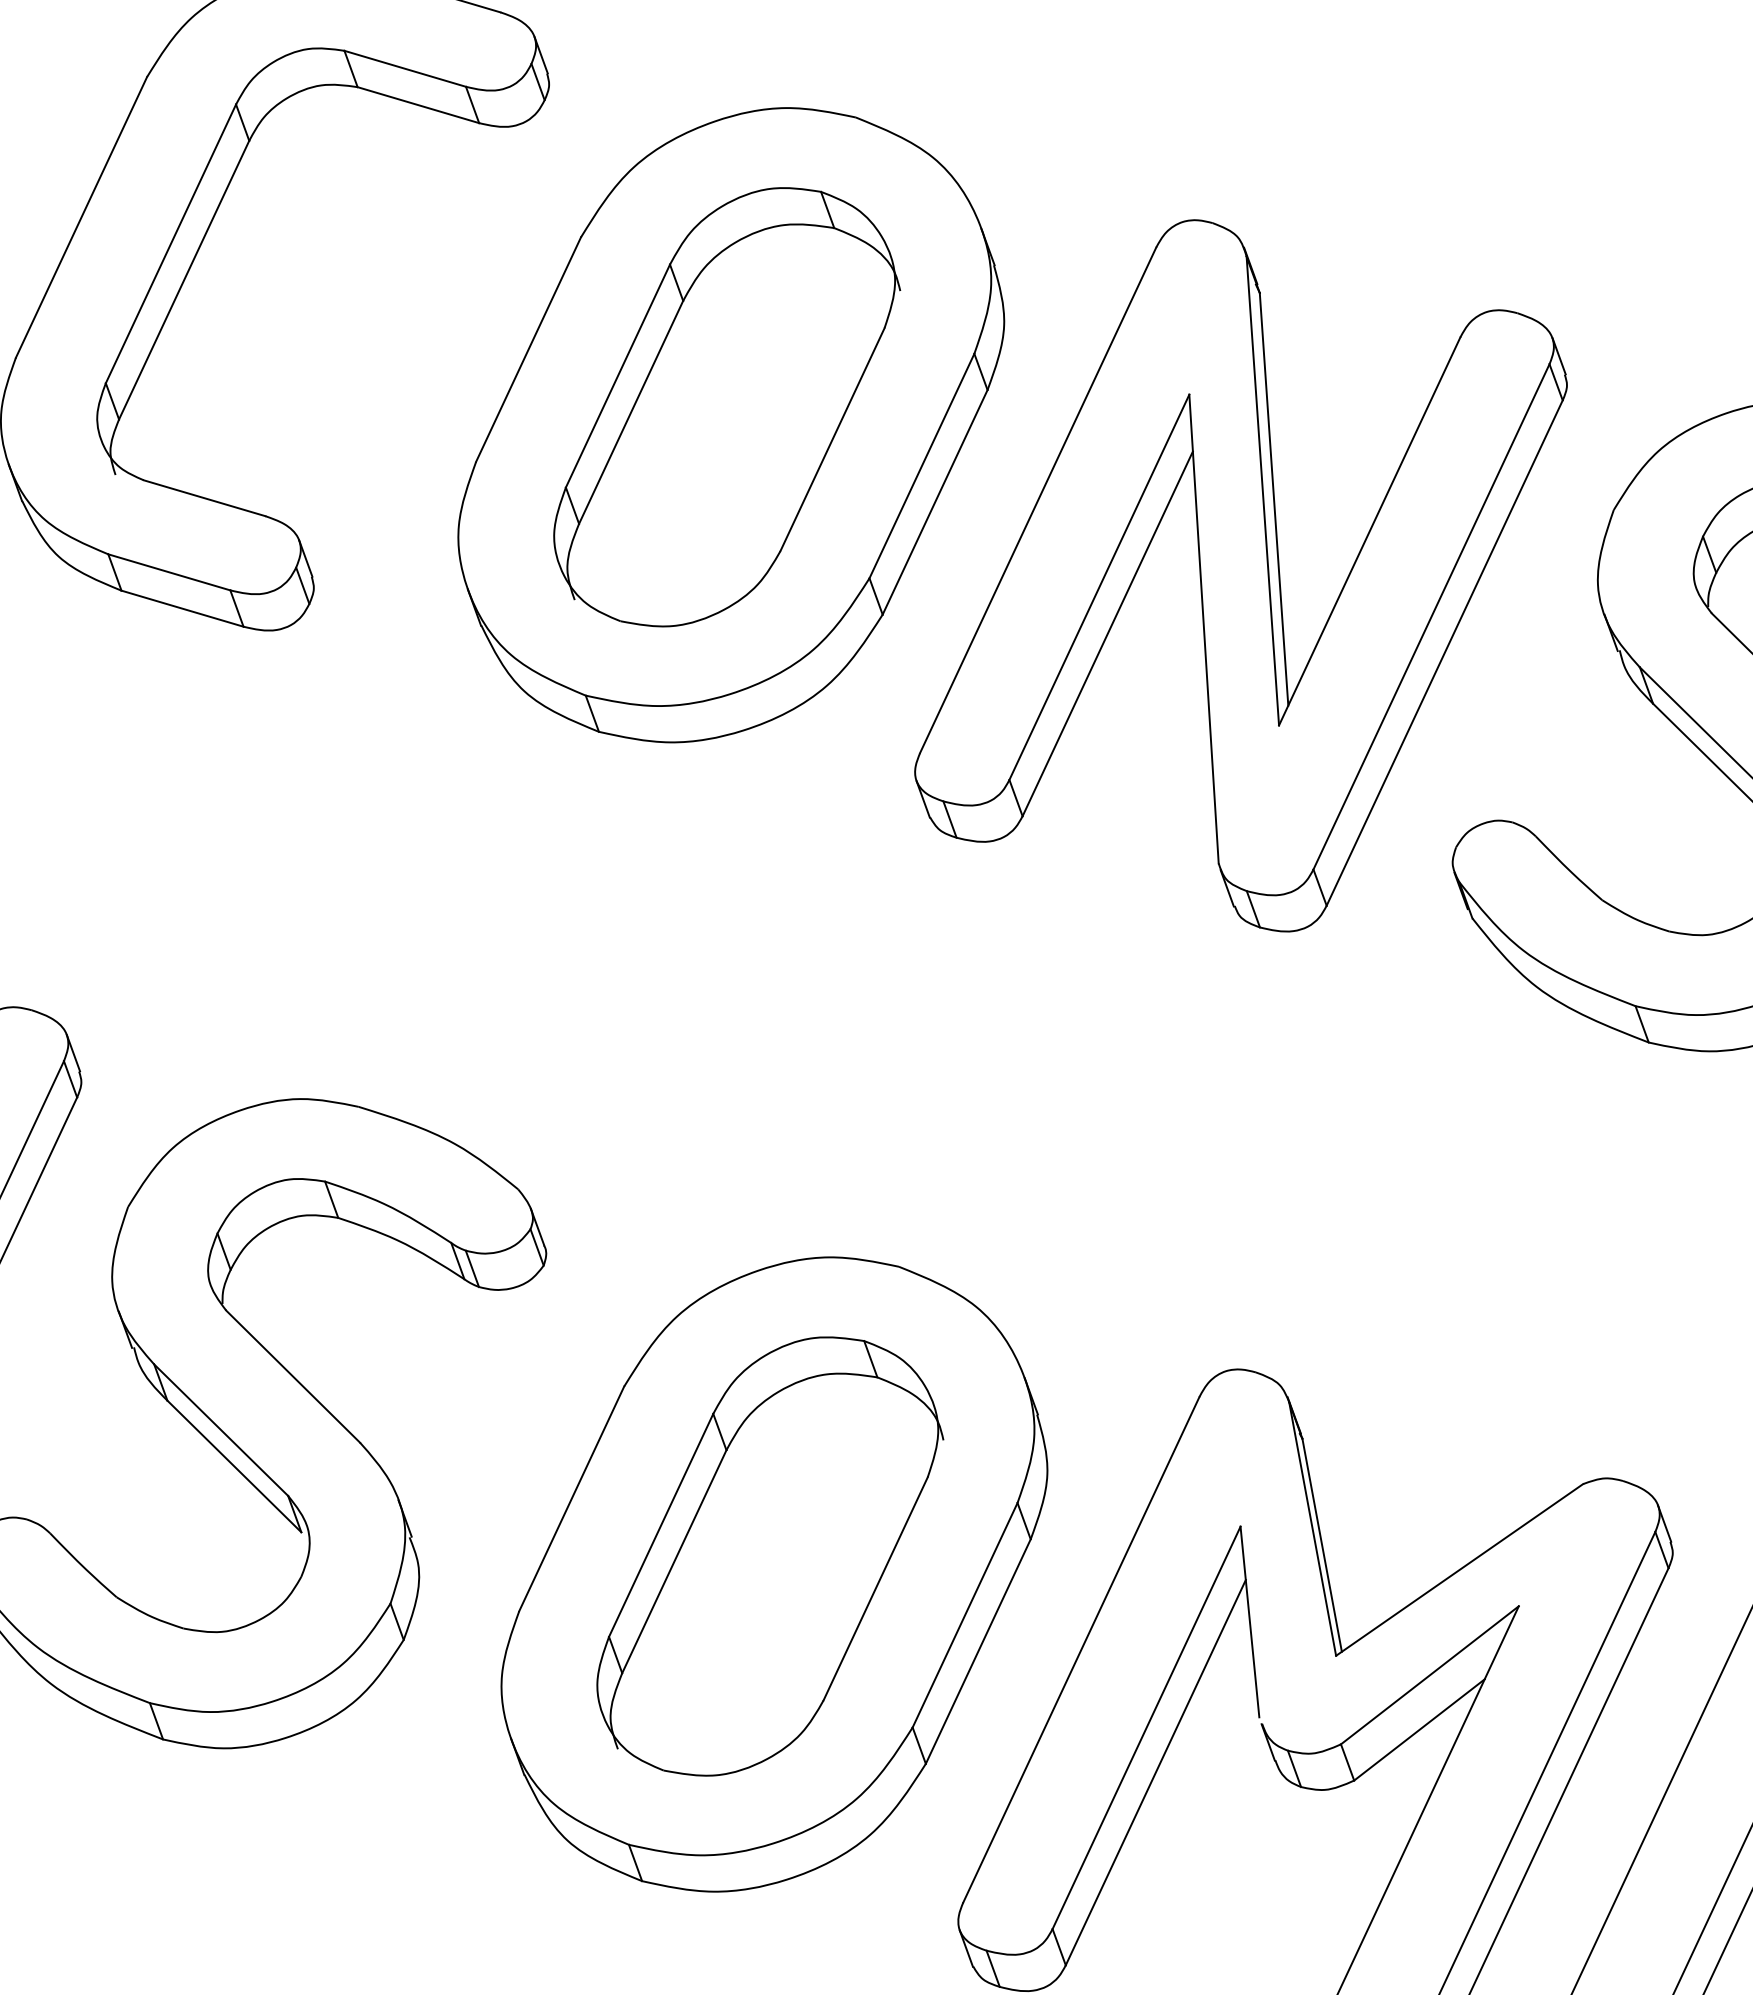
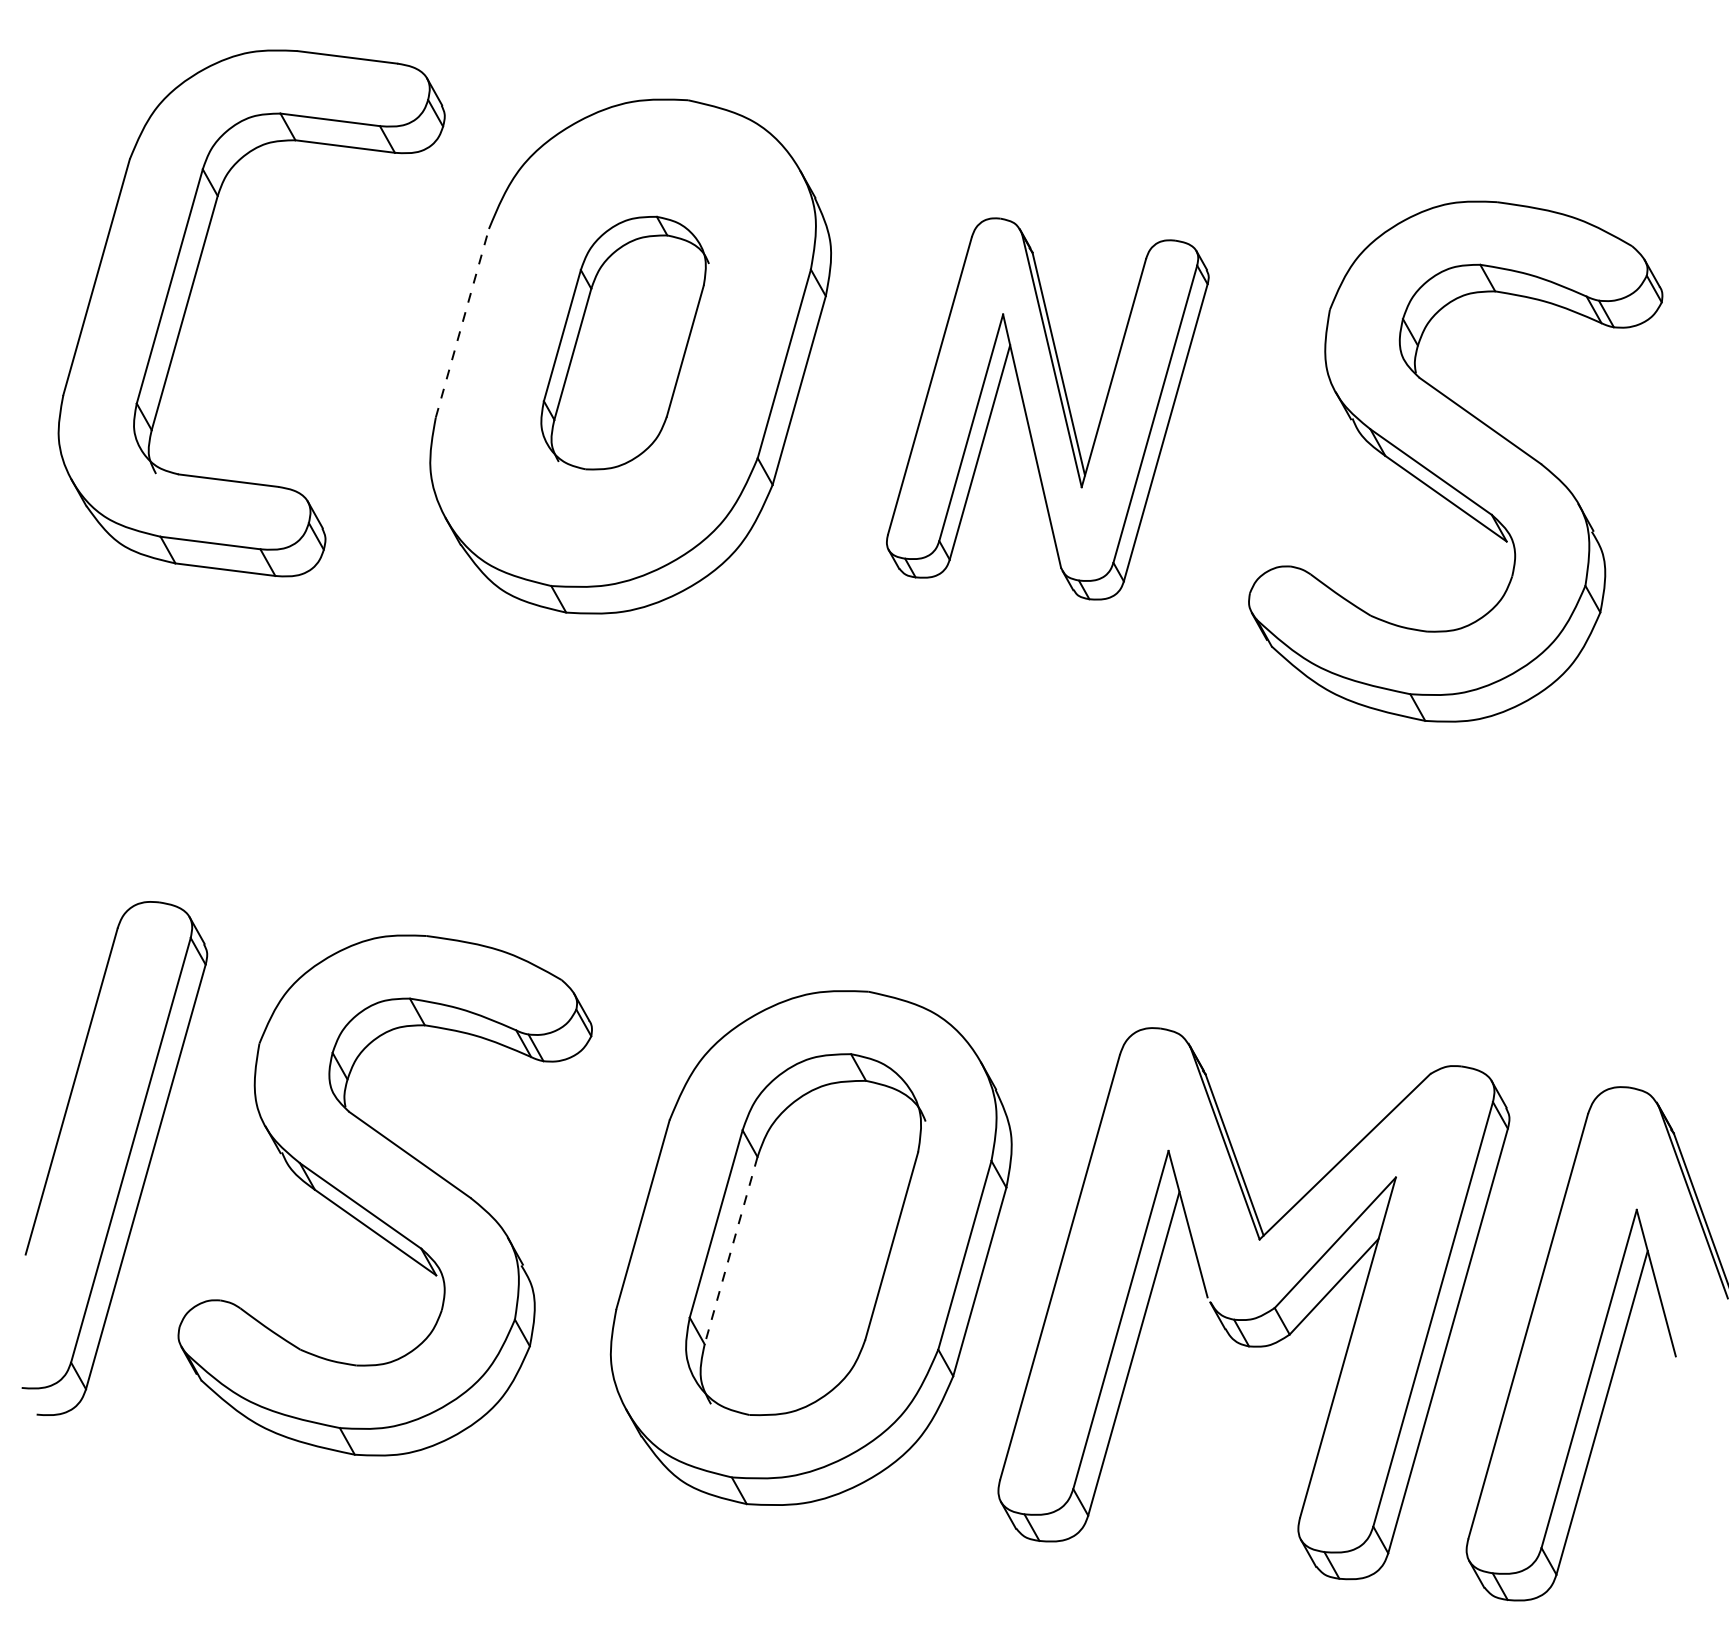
line: (528, 349) -> (462, 323), solid -> dashed
part: (726, 406) -> (624, 342), size x0.7
part: (1241, 575) -> (1047, 408), size x0.7
line: (673, 1562) -> (730, 1251), solid -> dashed

